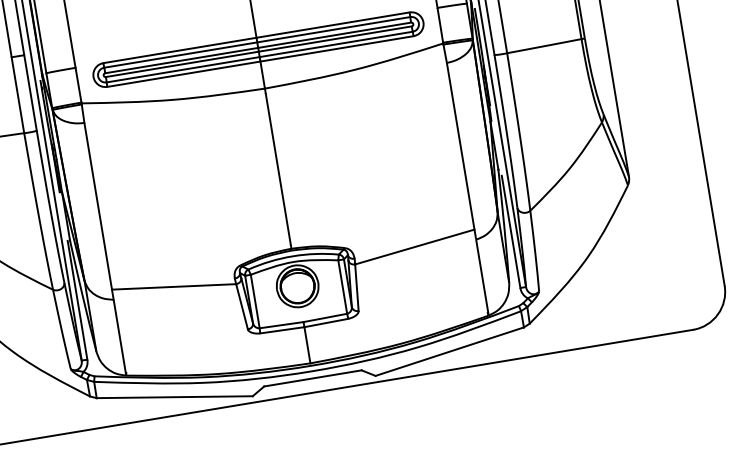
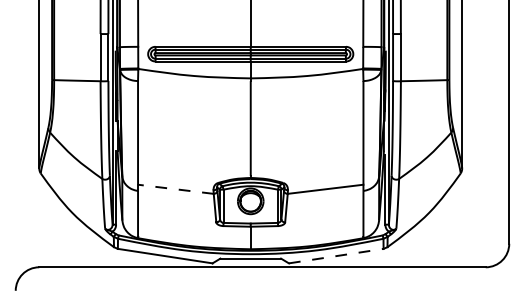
line: (173, 287) -> (175, 189), solid -> dashed
line: (450, 352) -> (336, 256), solid -> dashed

